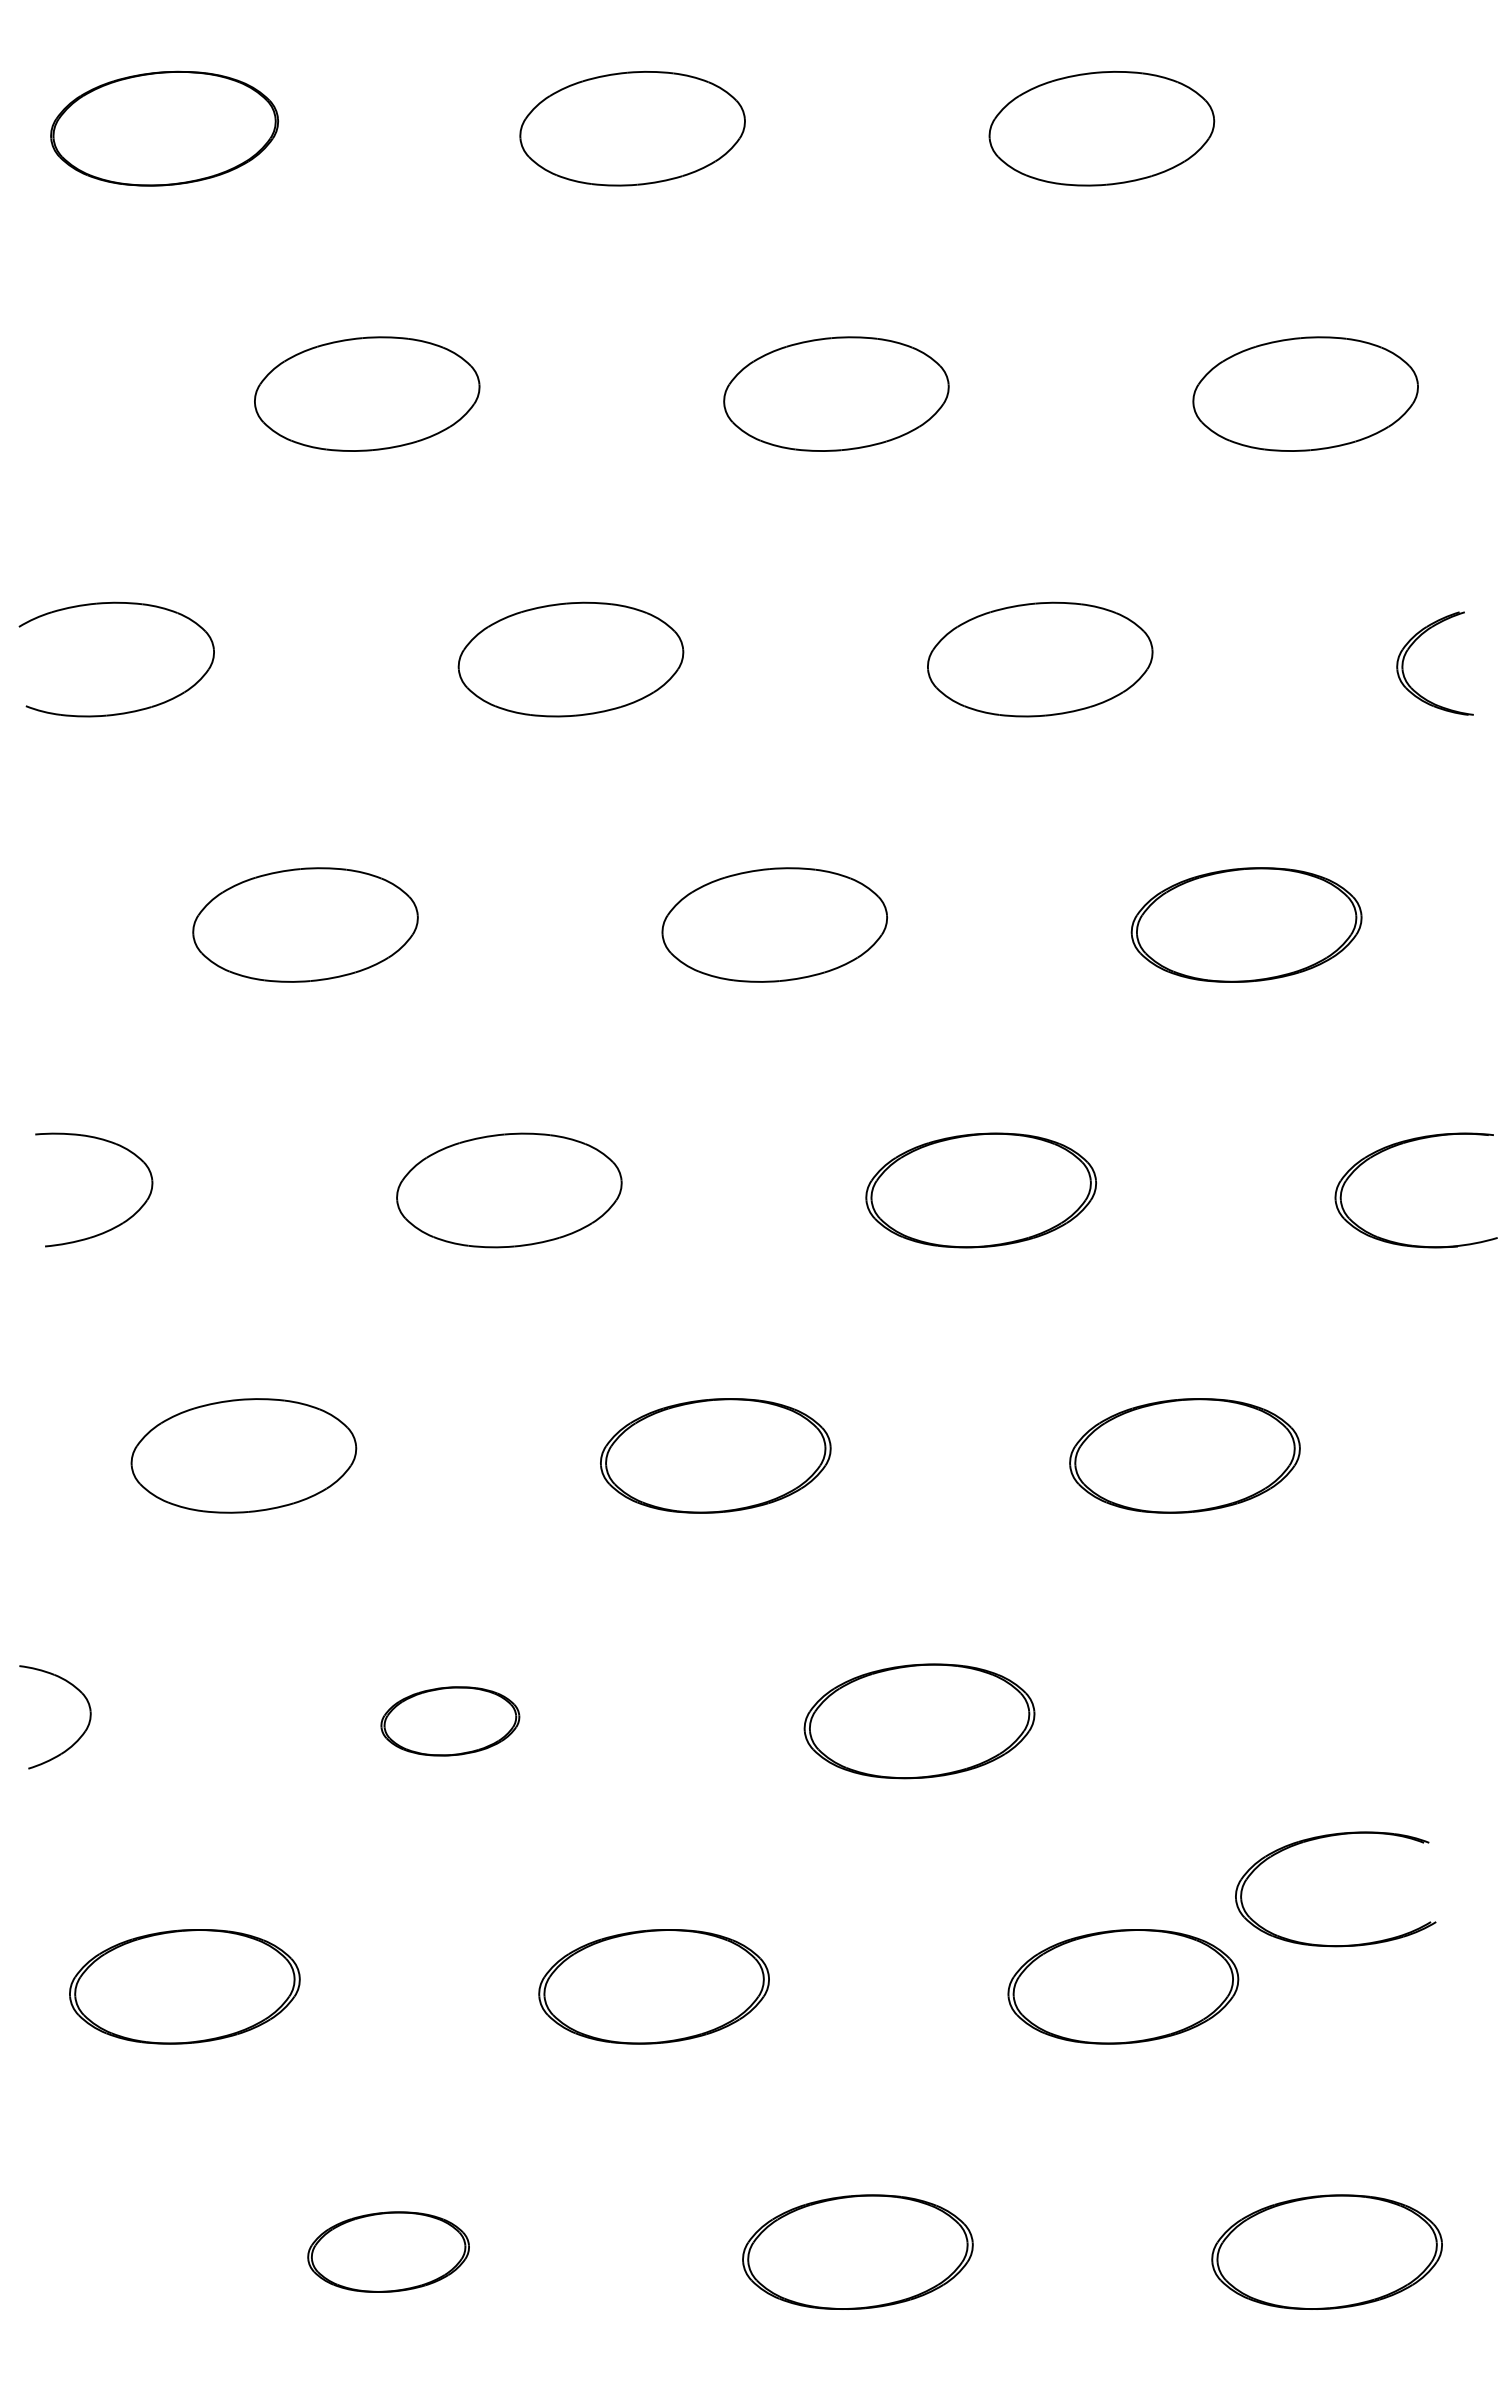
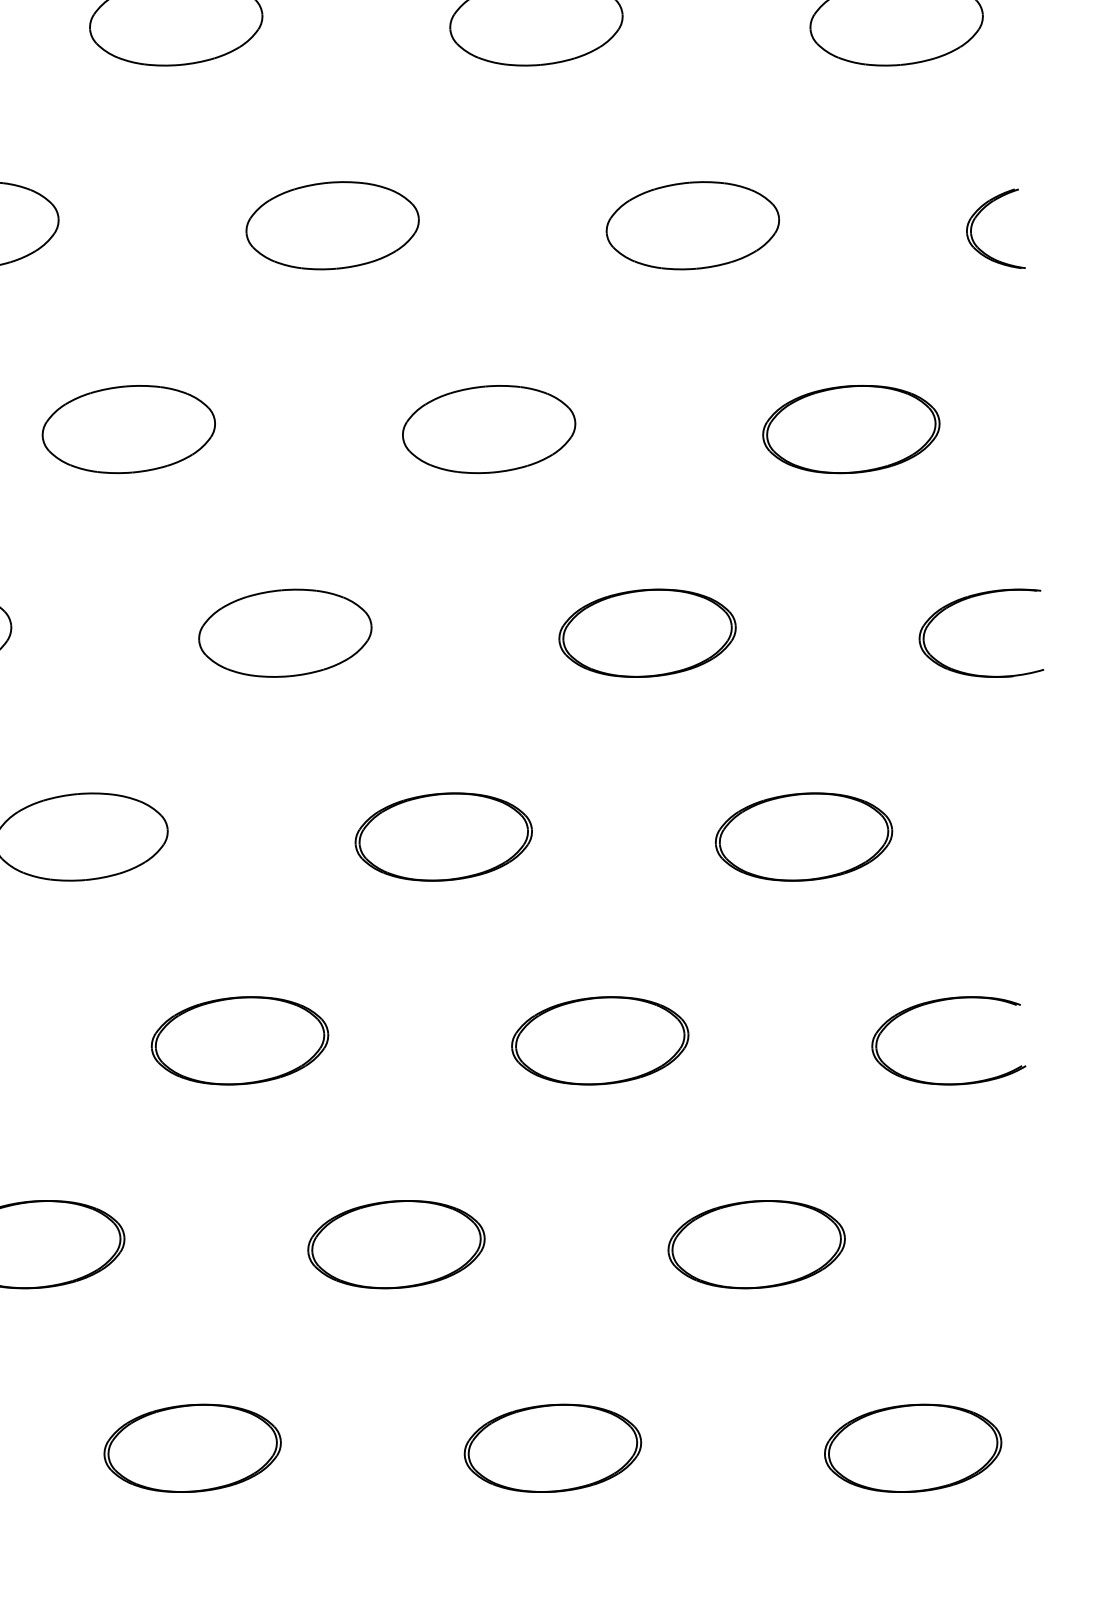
part: (450, 1721) -> (240, 1040), size x1.67
part: (1327, 1837) -> (942, 1001), moved
part: (388, 2251) -> (192, 1447), size x1.43

